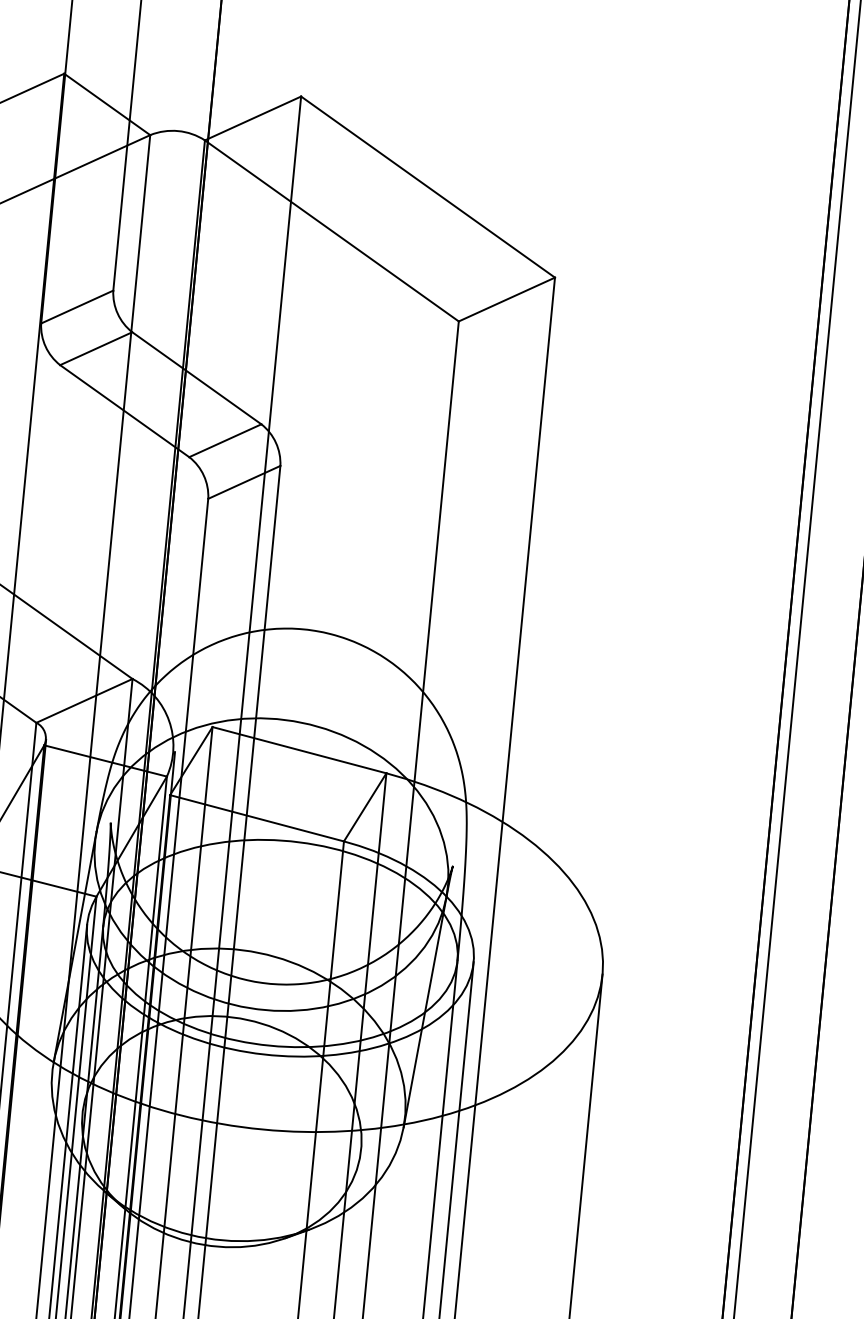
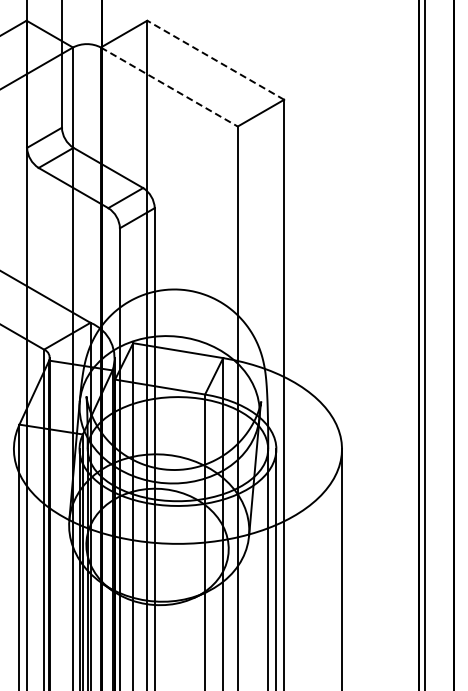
line: (427, 187) -> (215, 60), solid -> dashed
line: (332, 231) -> (169, 87), solid -> dashed

